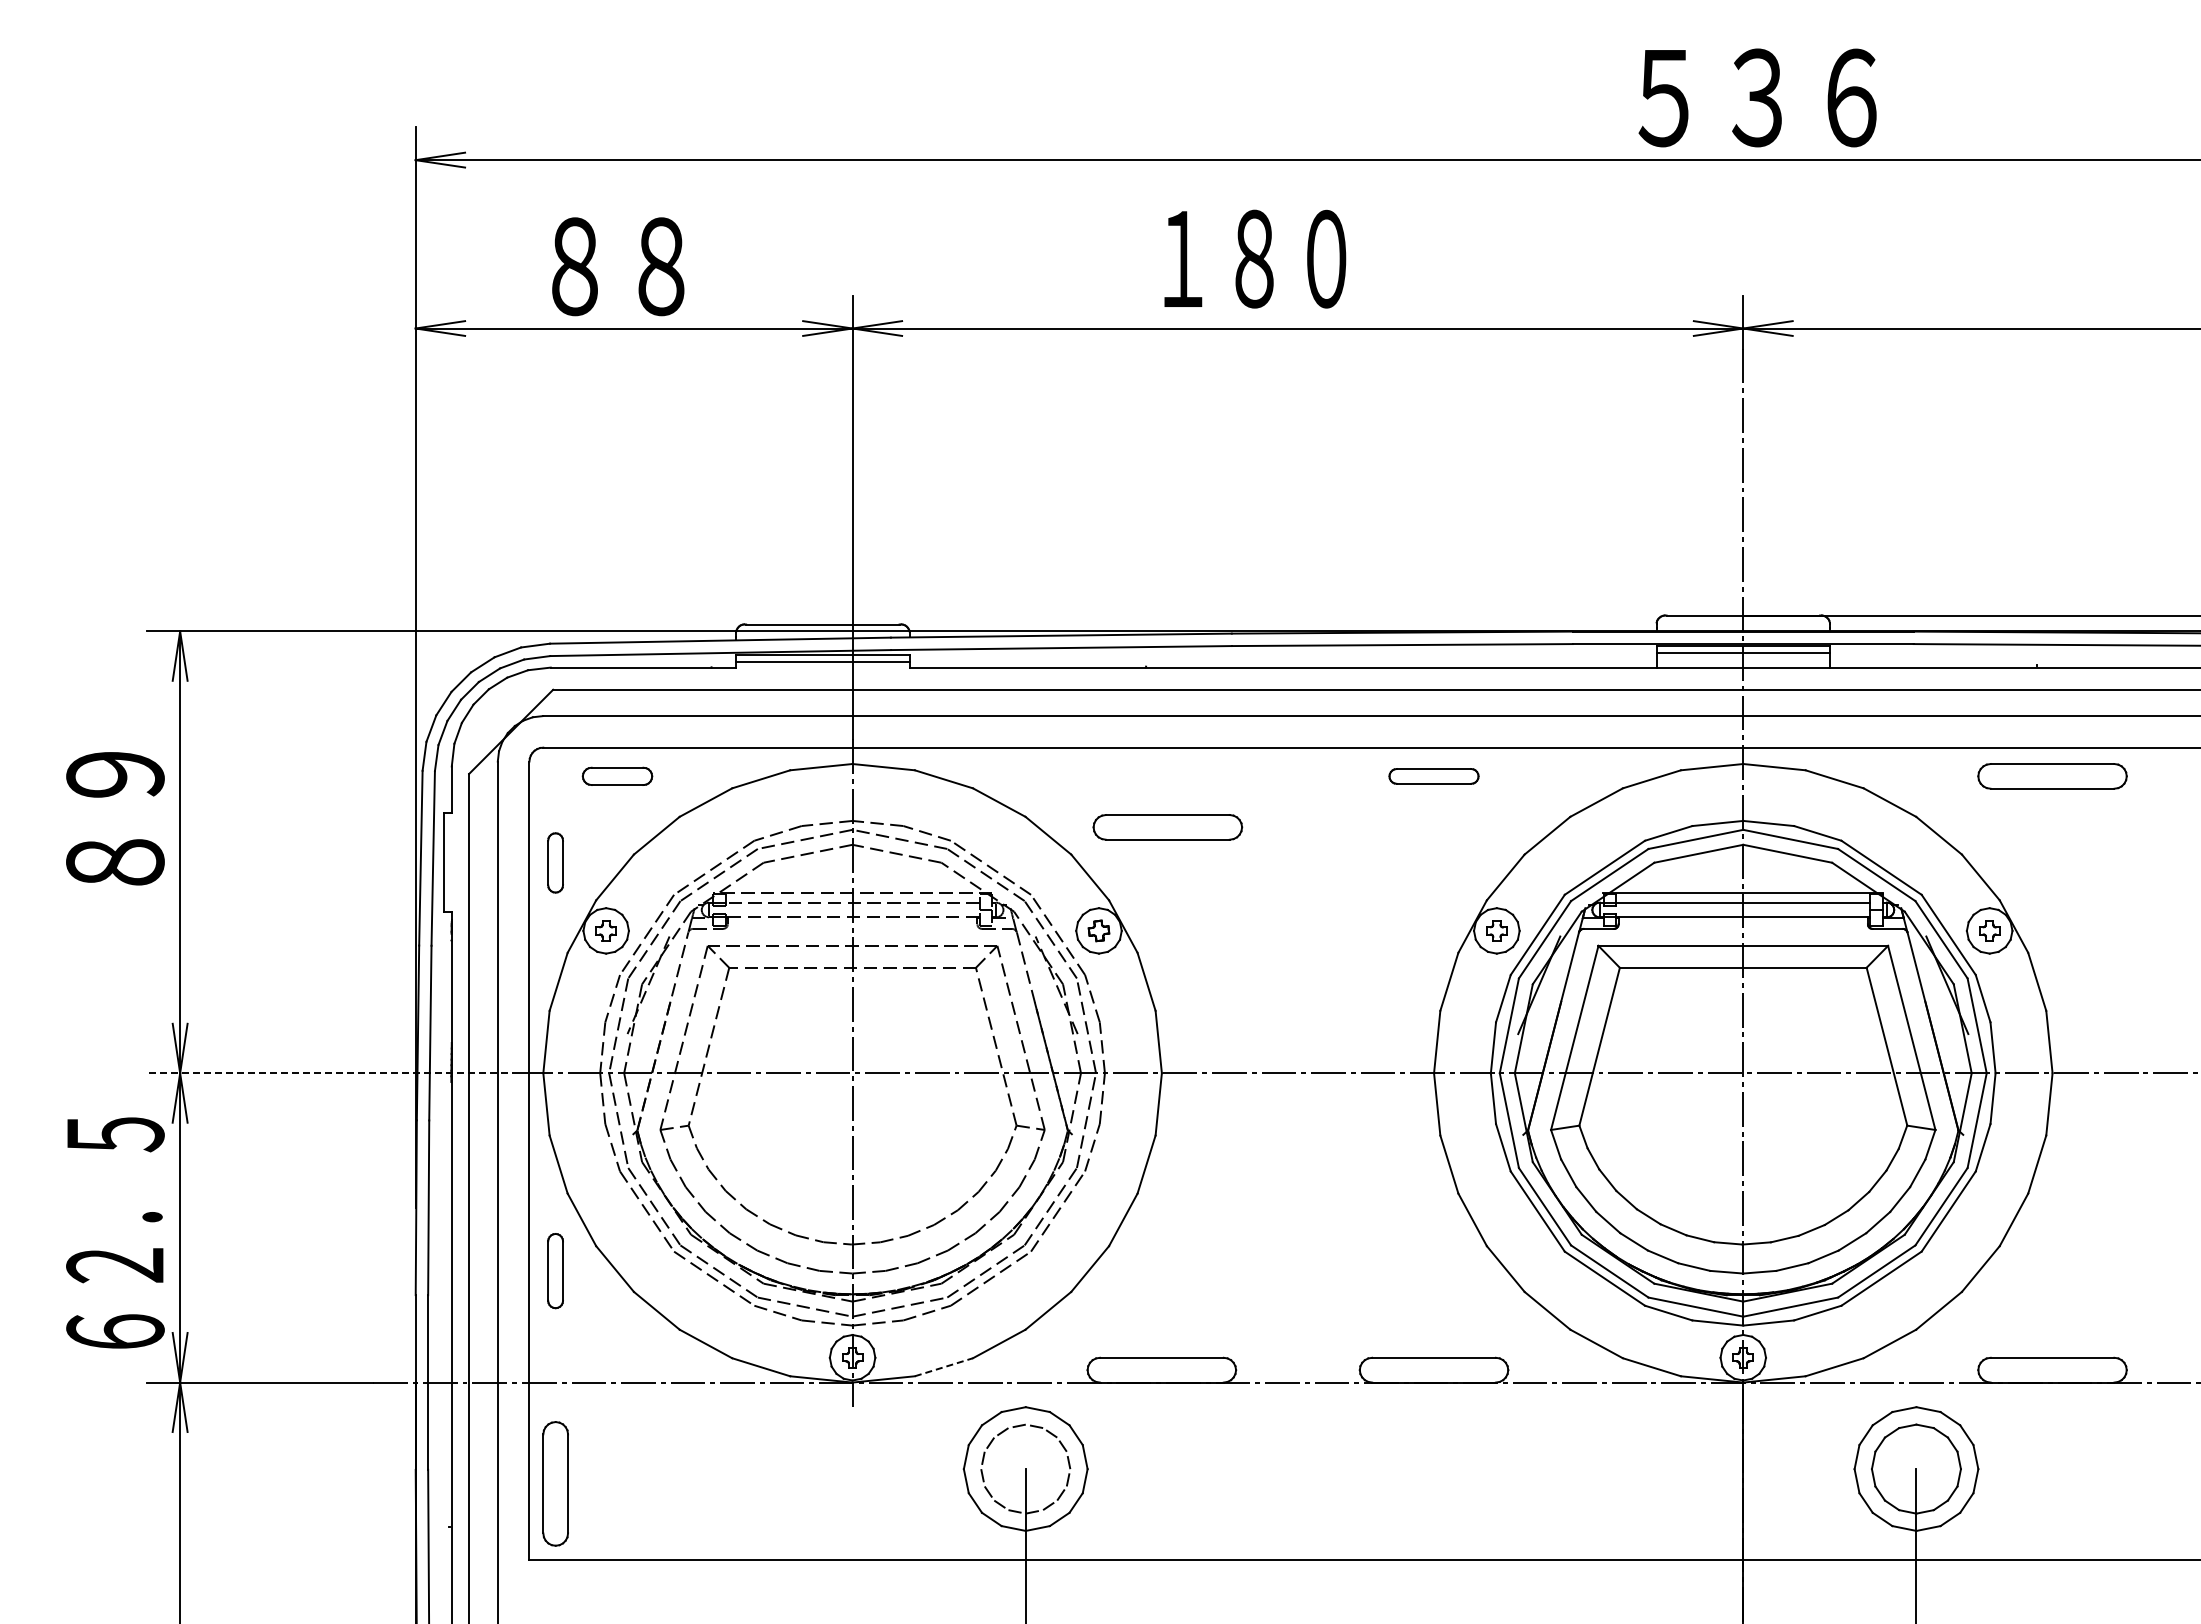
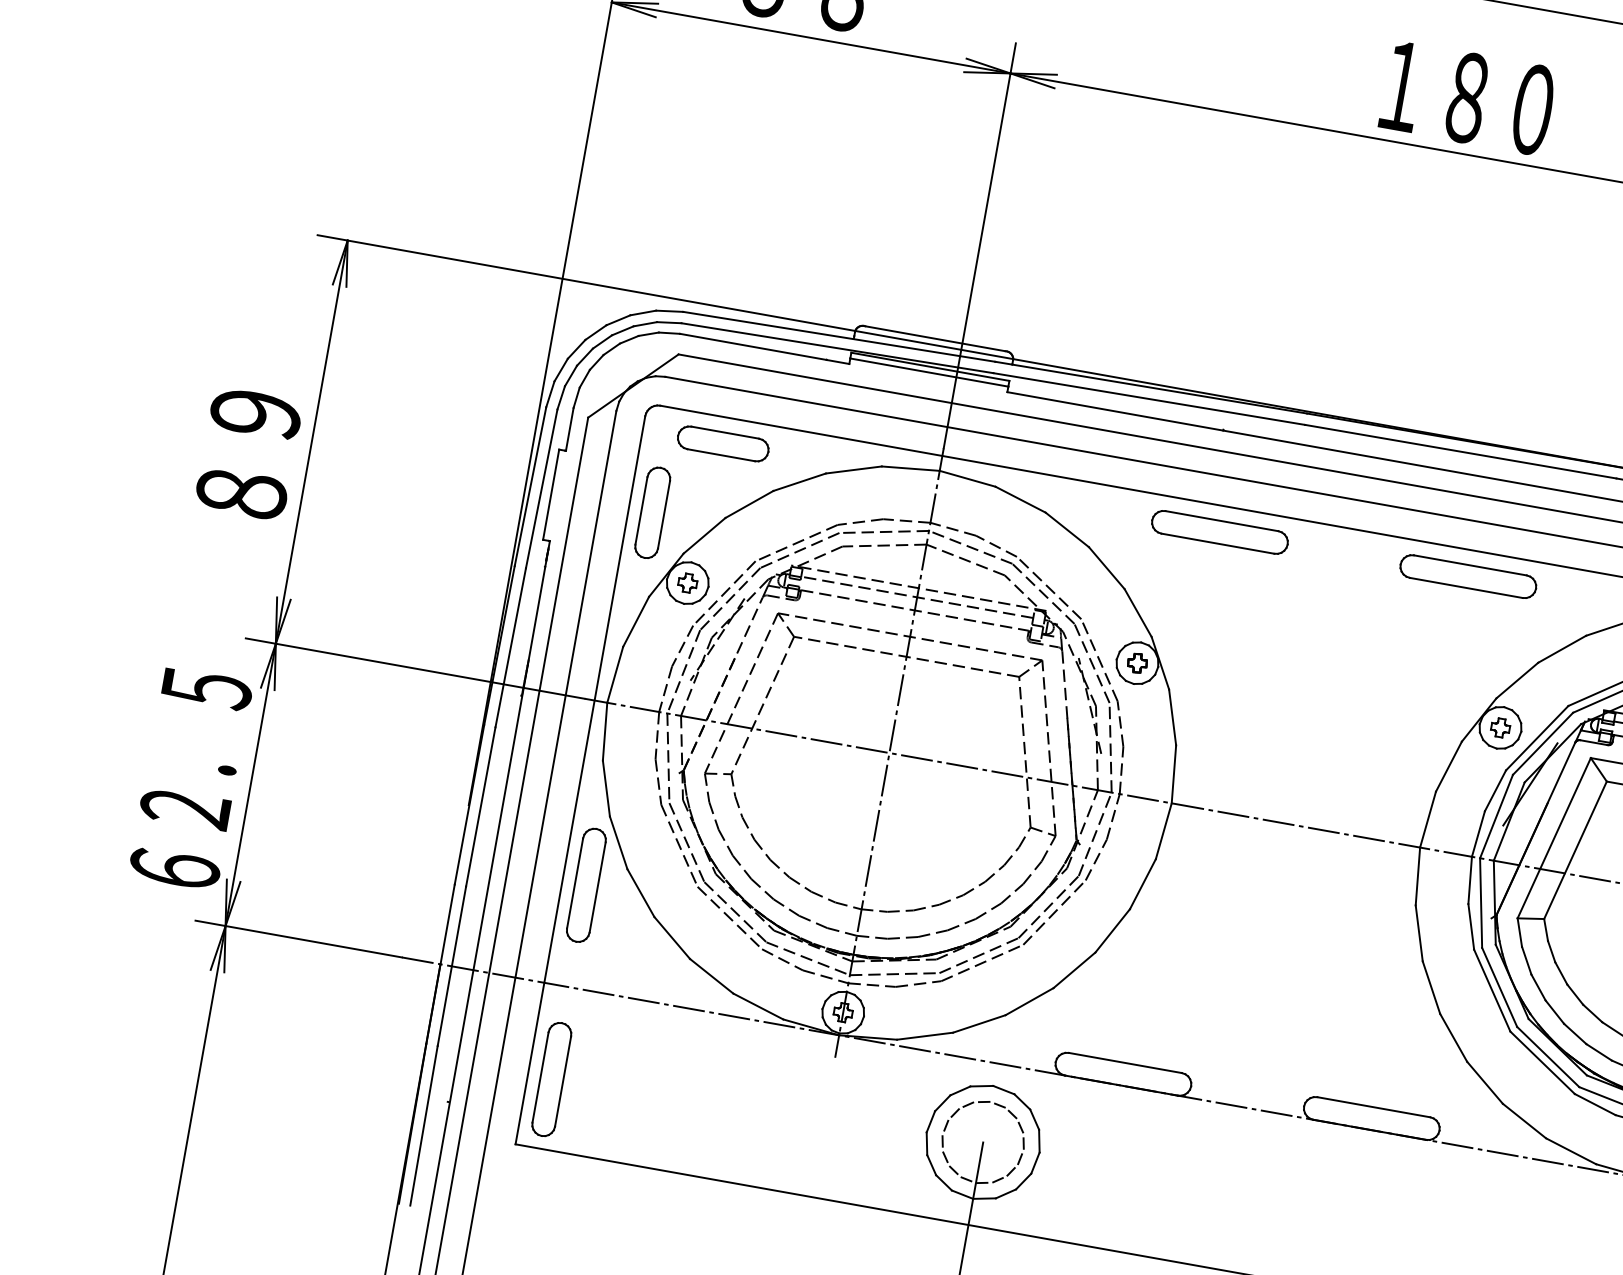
text: (1255, 258) -> (1468, 97), moved
part: (617, 776) -> (723, 444), size x1.43
part: (1433, 776) -> (1467, 576), size x1.67
text: (115, 818) -> (248, 453), moved
part: (1167, 827) -> (1219, 532), moved
part: (555, 862) -> (652, 512), size x1.67
line: (332, 1073) -> (414, 668), dashed -> solid
part: (555, 1270) -> (586, 884), size x1.67
line: (944, 1367) -> (925, 1036), dashed -> solid

